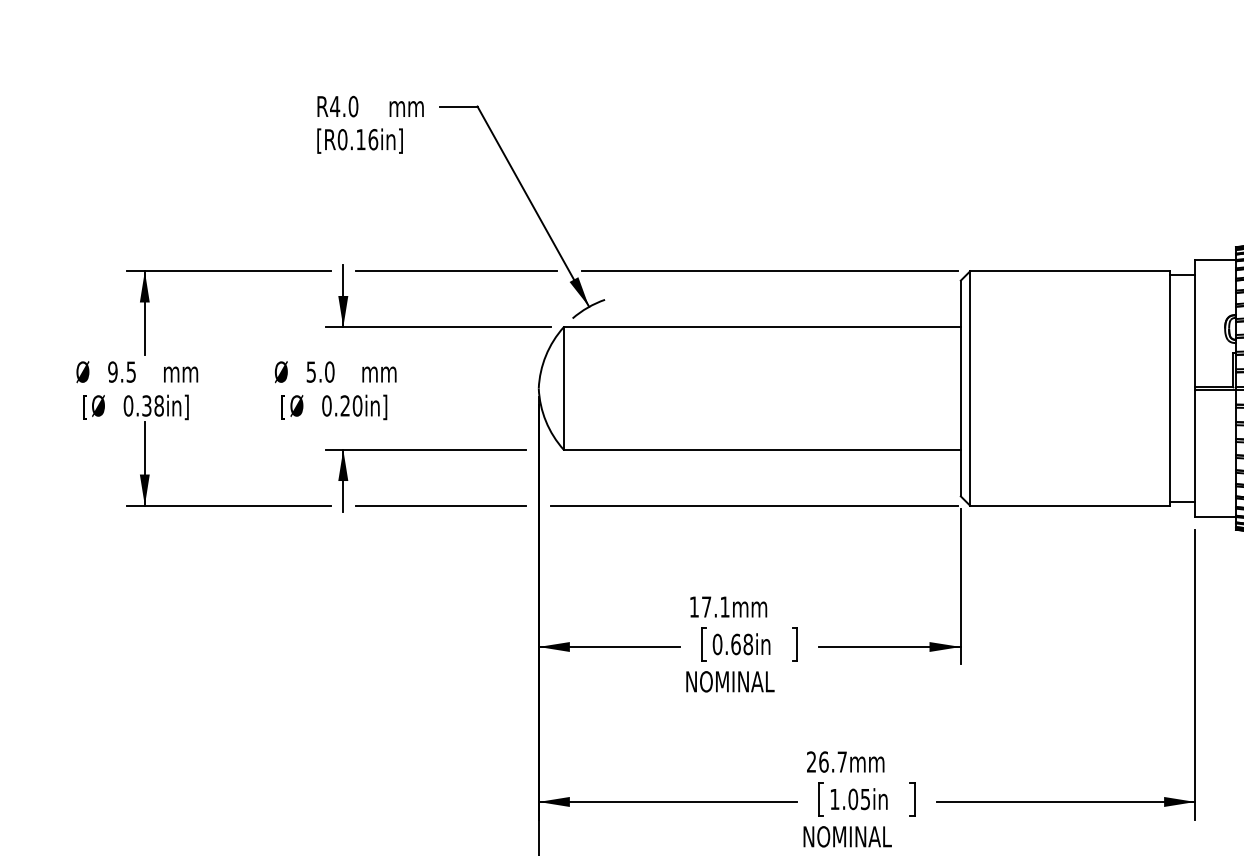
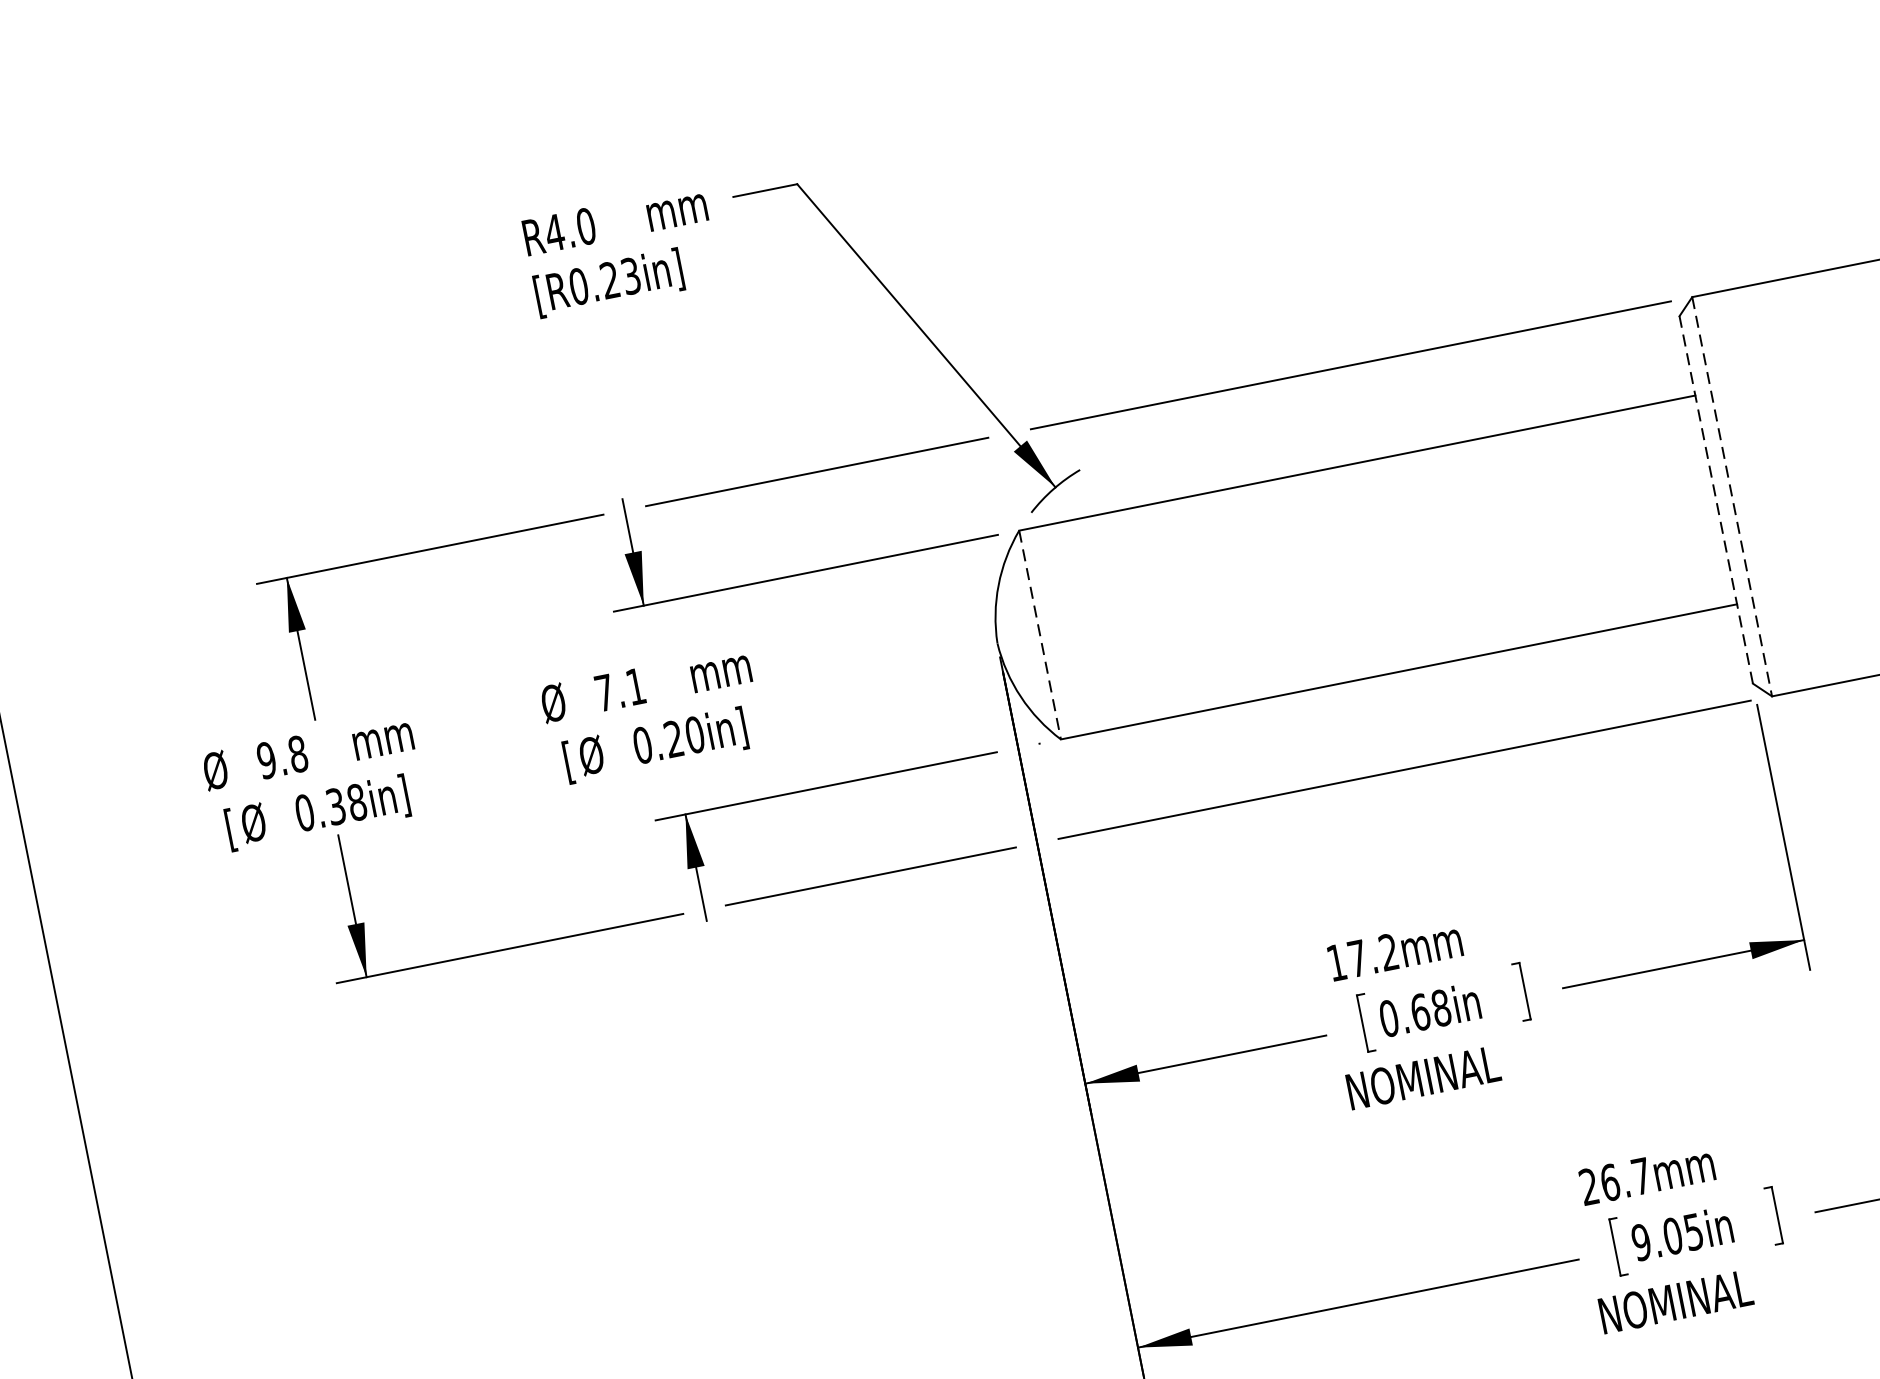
text: (367, 139) -> (621, 277), [R0.16in] -> [R0.23in]
text: (131, 371) -> (298, 753), 9.5 -> 9.8
text: (320, 371) -> (620, 688), 5.0 -> 7.1
line: (960, 388) -> (1715, 500), solid -> dashed
line: (563, 389) -> (1039, 636), solid -> dashed
line: (970, 389) -> (1733, 498), solid -> dashed
text: (724, 606) -> (1387, 951), 17.1mm -> 17.2mm
text: (834, 799) -> (1640, 1242), 1.05in -> 9.05in

